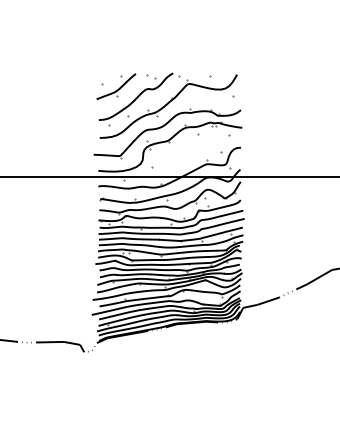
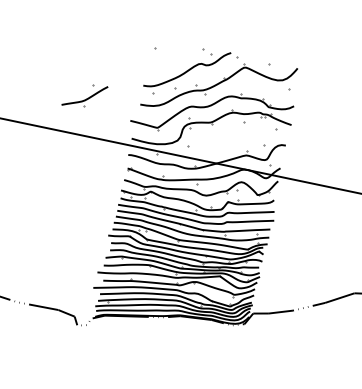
part: (116, 86) -> (85, 95), moved

